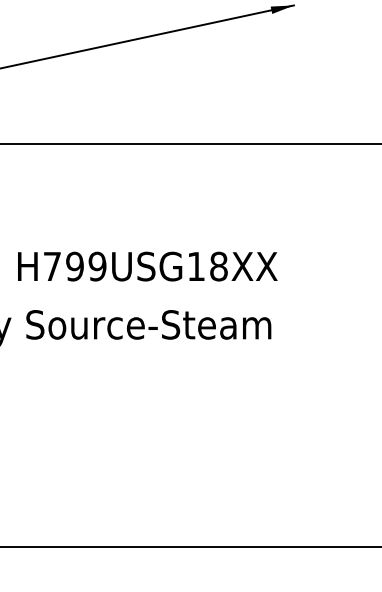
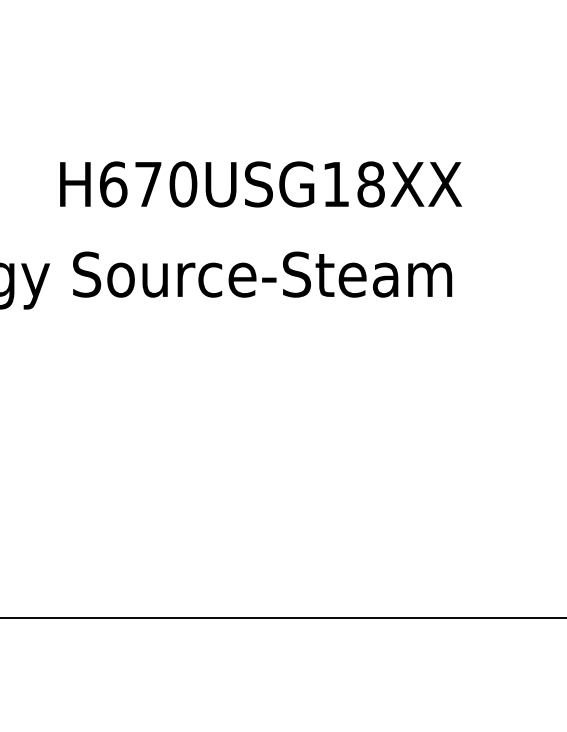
text: (74, 266) -> (147, 184), H799USG18XX -> H670USG18XX

